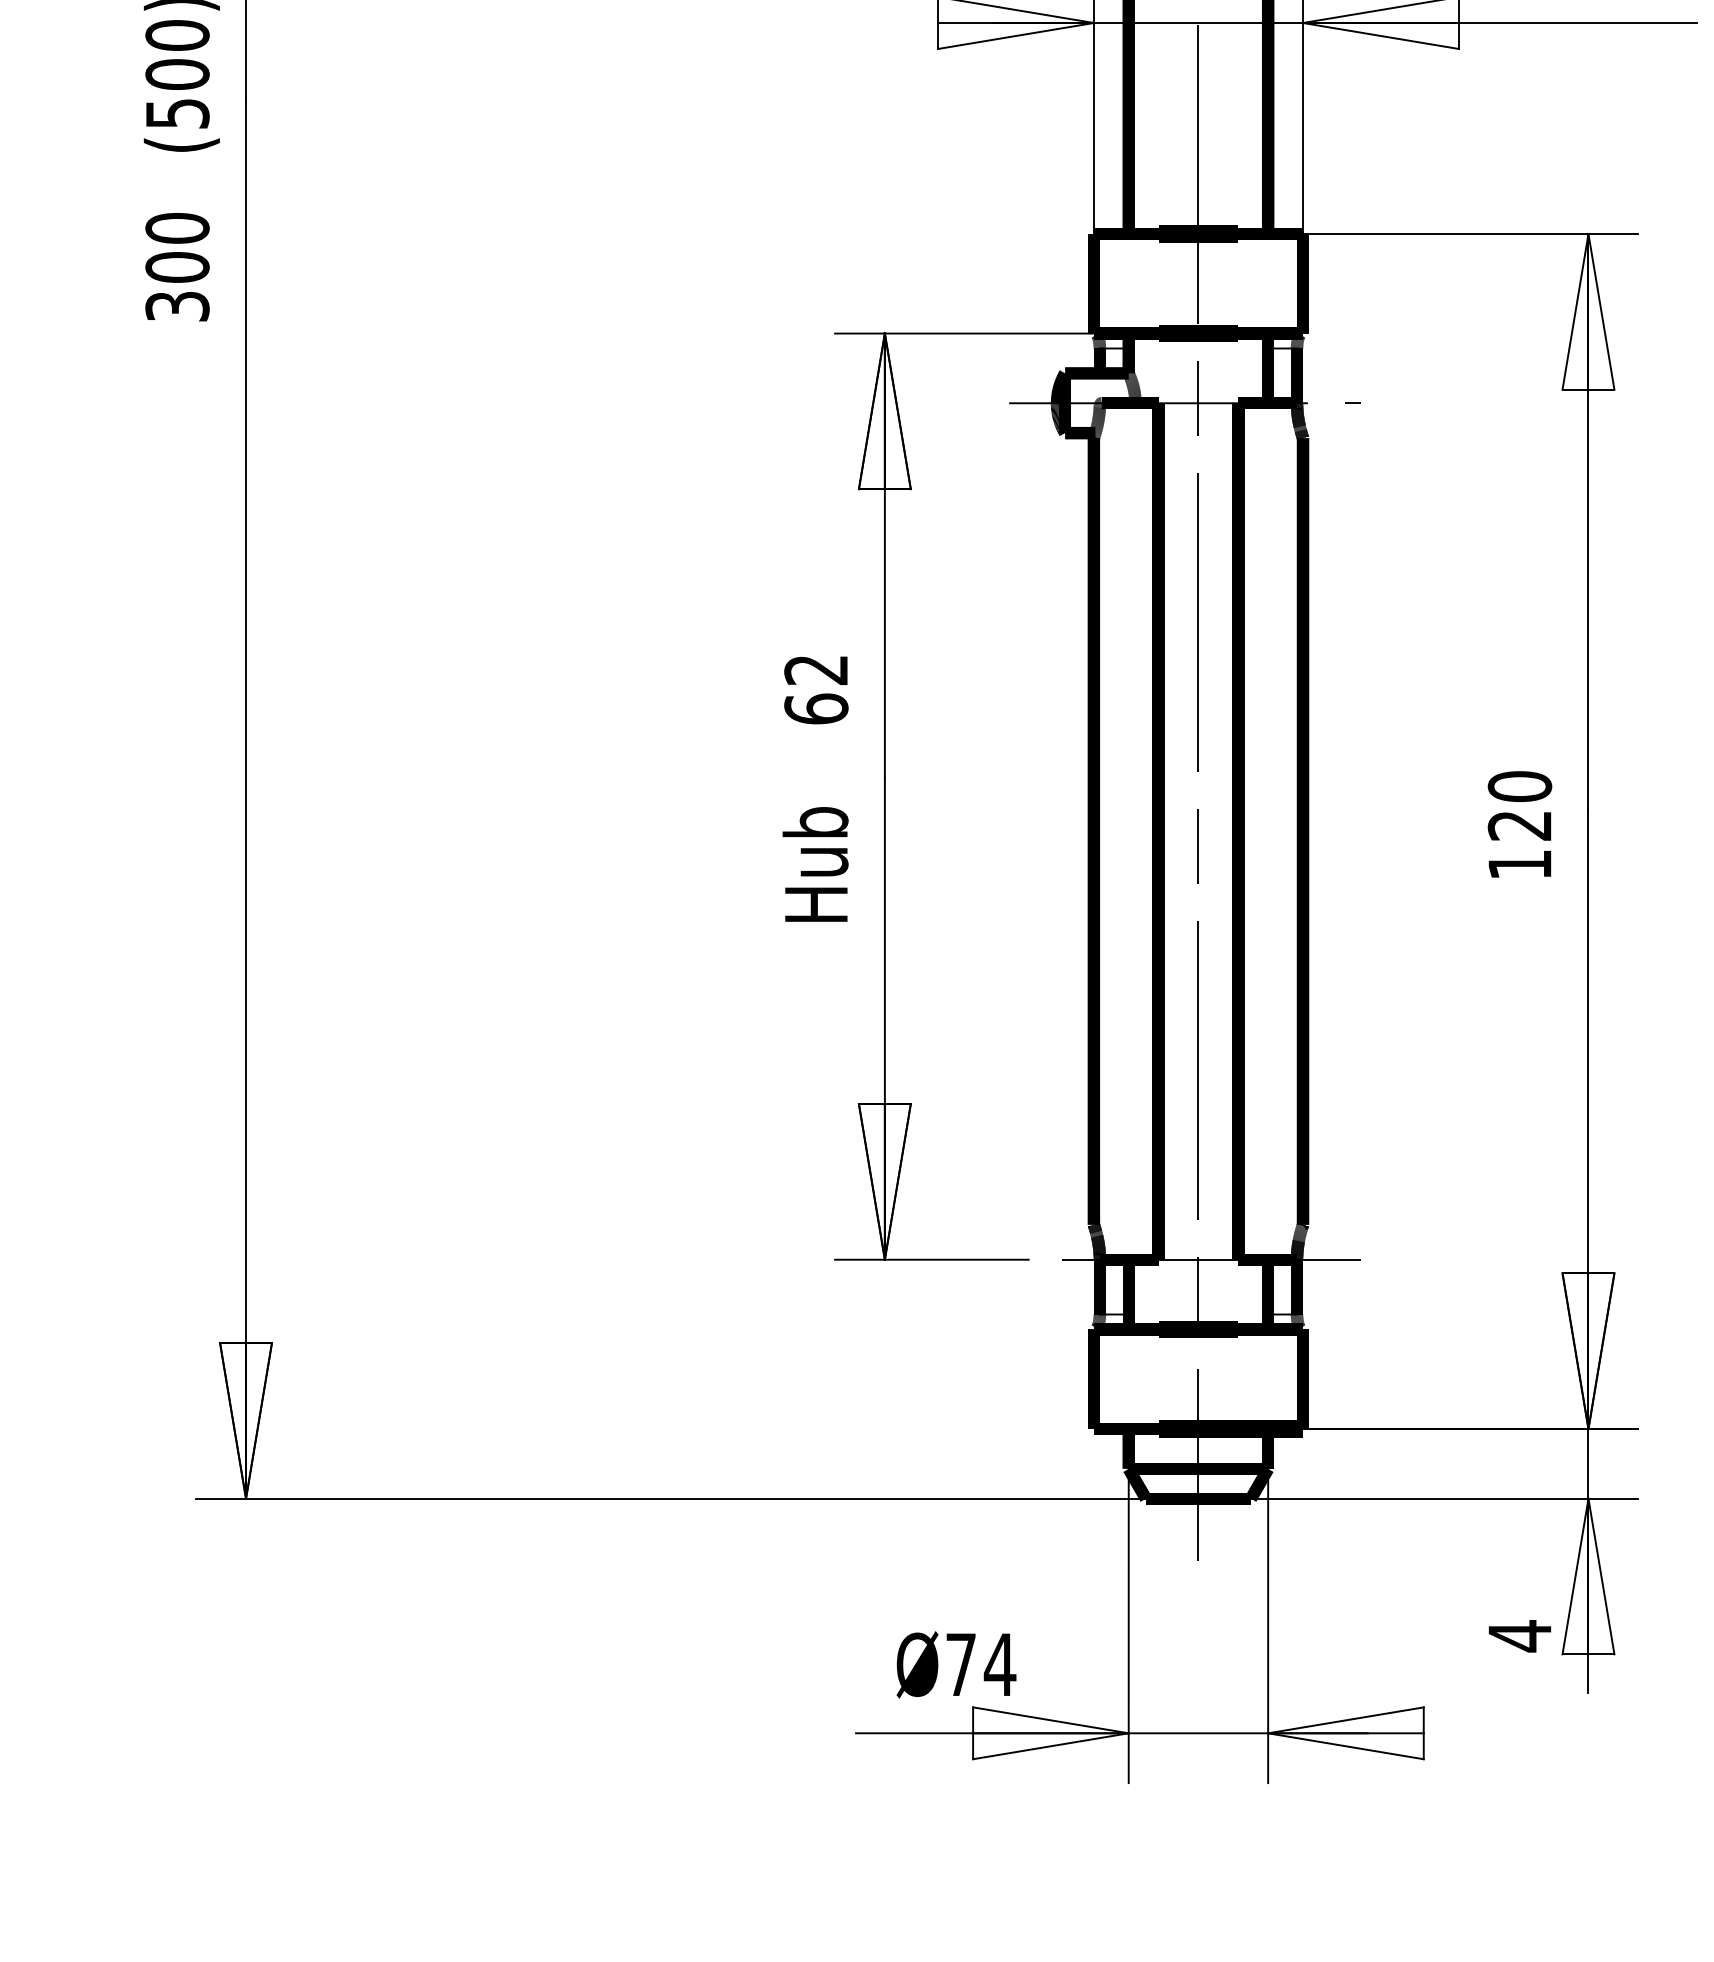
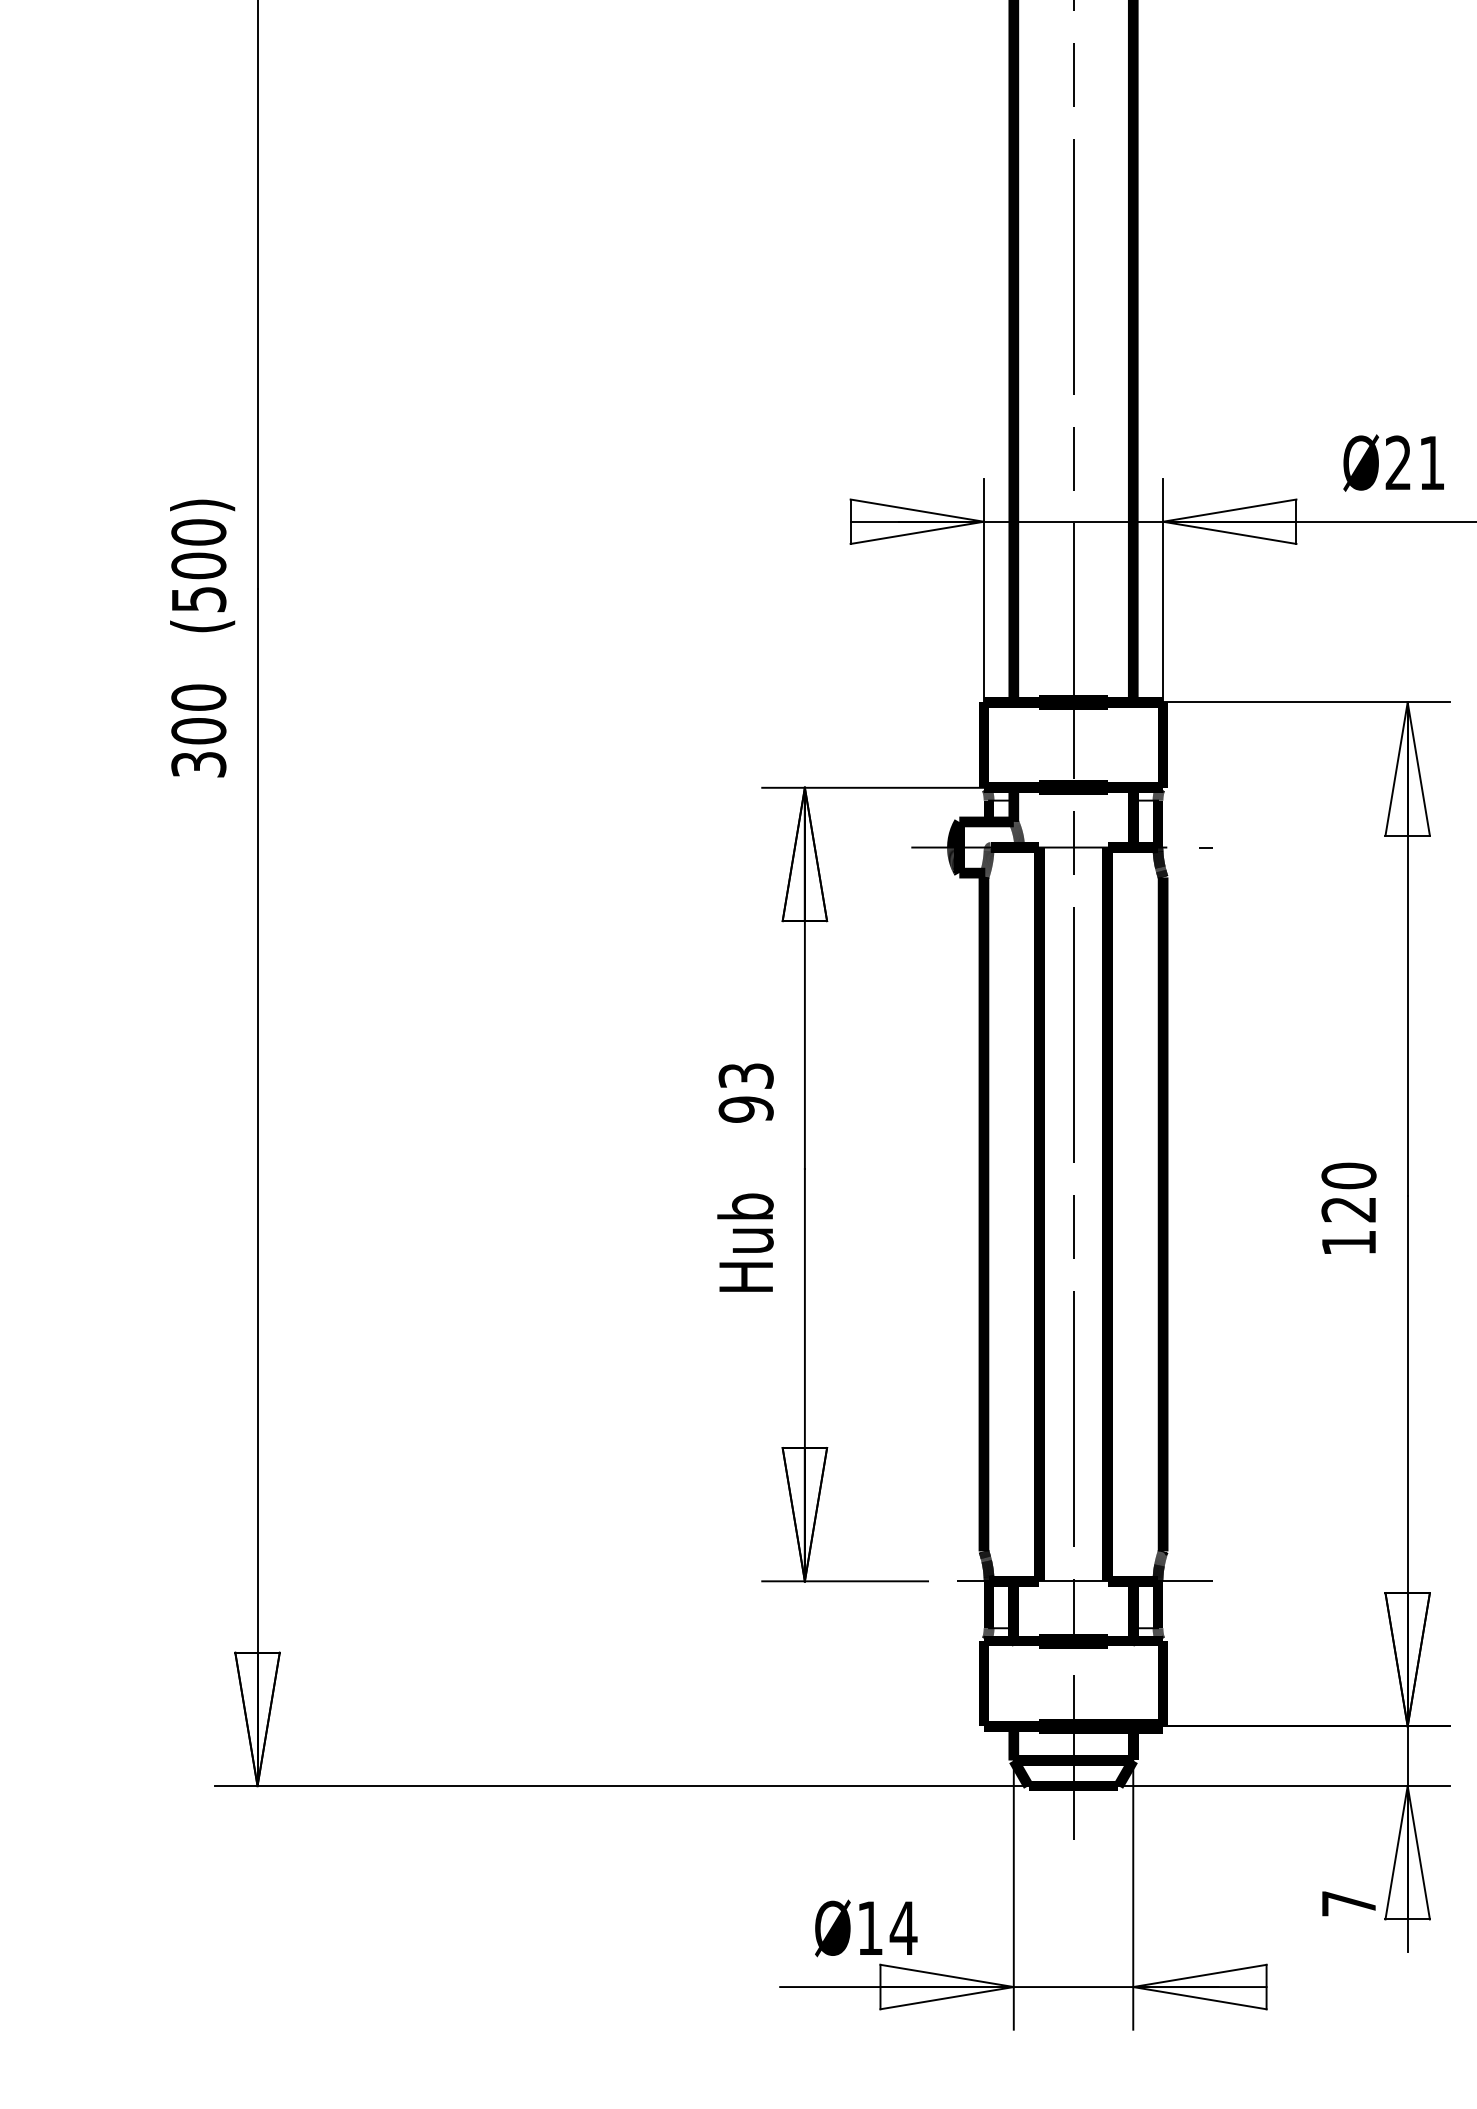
text: (815, 689) -> (745, 1092), 62 -> 93
text: (1519, 1635) -> (1348, 1903), 4 -> 7
text: (961, 1663) -> (870, 1927), Ø74 -> Ø14

